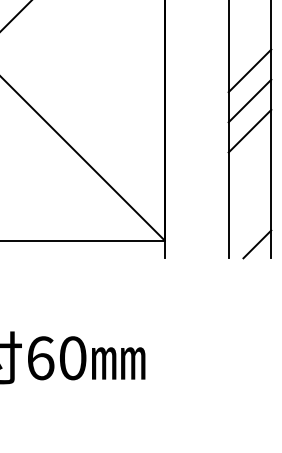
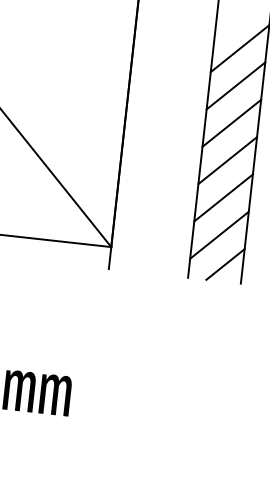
line: (249, 161) -> (227, 160), added
line: (249, 191) -> (222, 197), added
line: (249, 221) -> (218, 235), added

